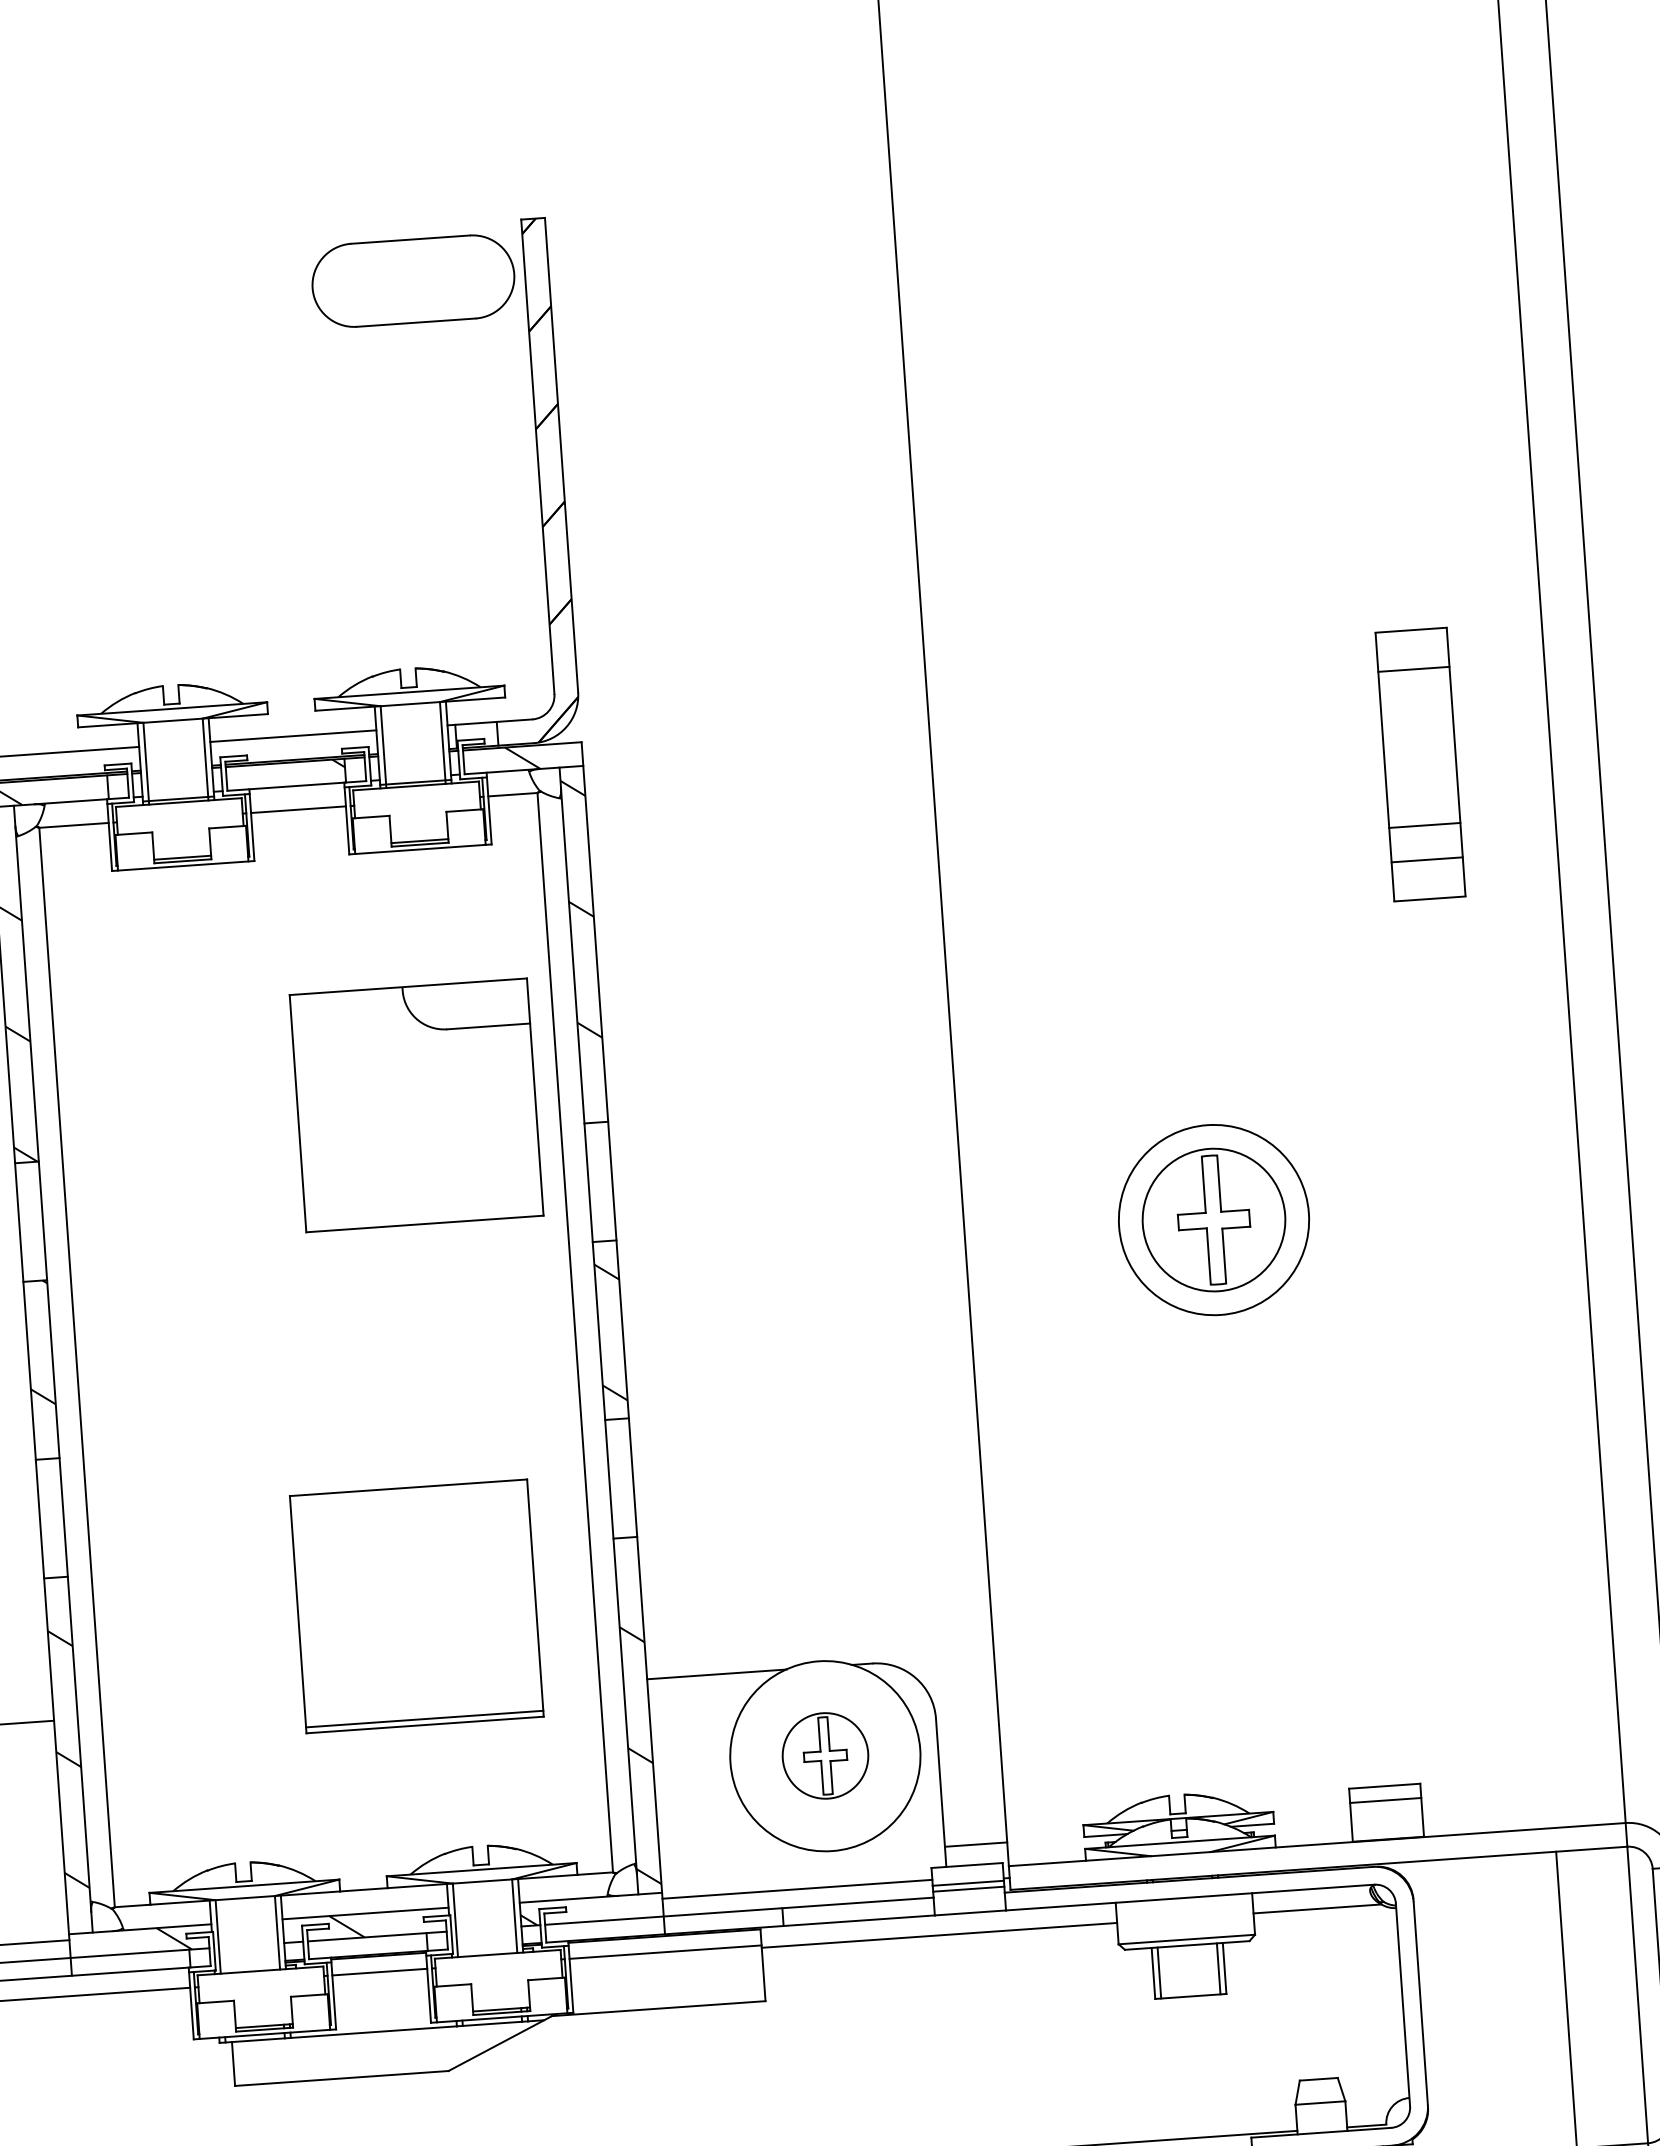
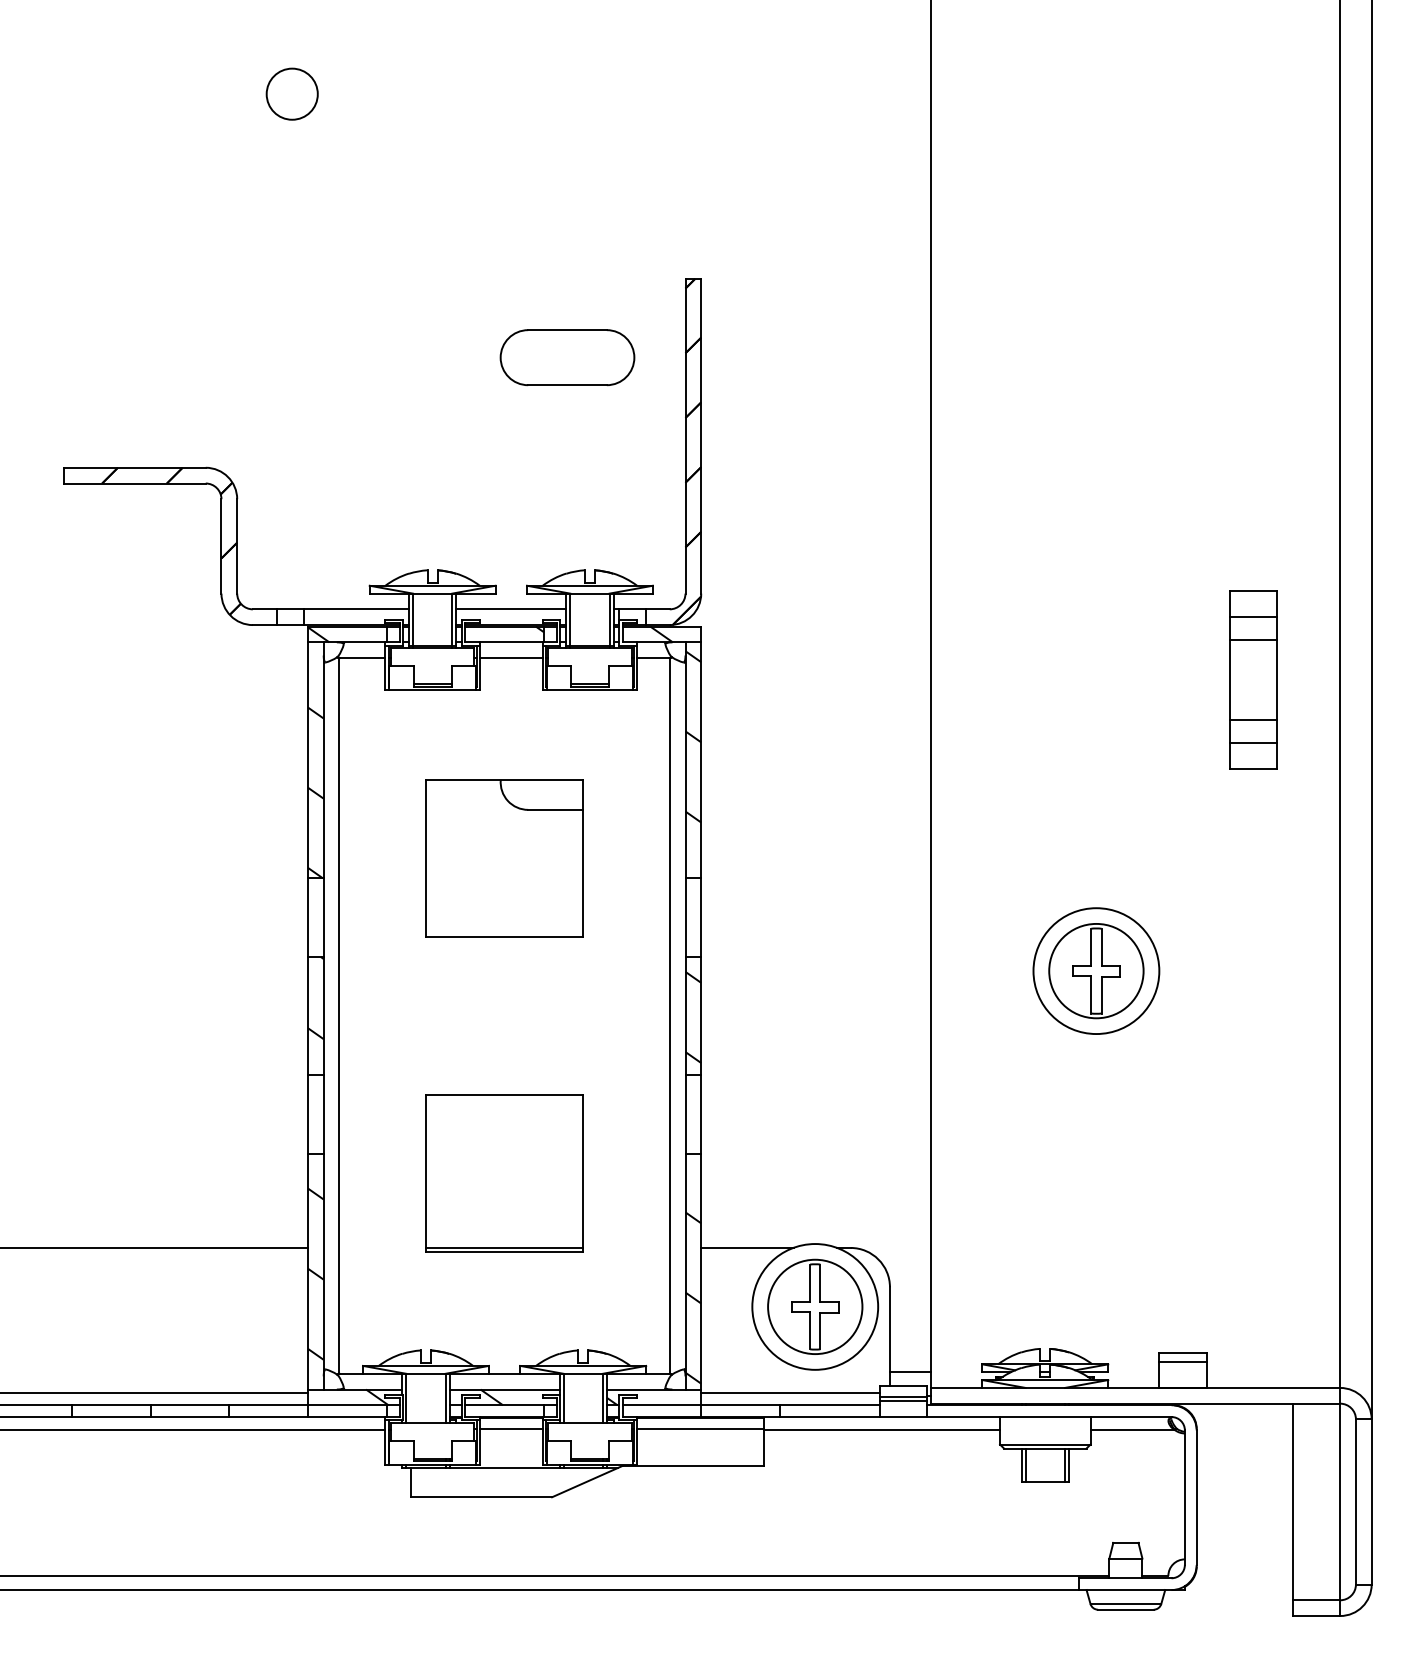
part: (413, 280) -> (567, 357), moved
line: (1415, 703) -> (1253, 639), added
part: (416, 1105) -> (504, 858), moved
part: (416, 1606) -> (504, 1173), moved
part: (825, 1755) -> (815, 1306), size x1.67

